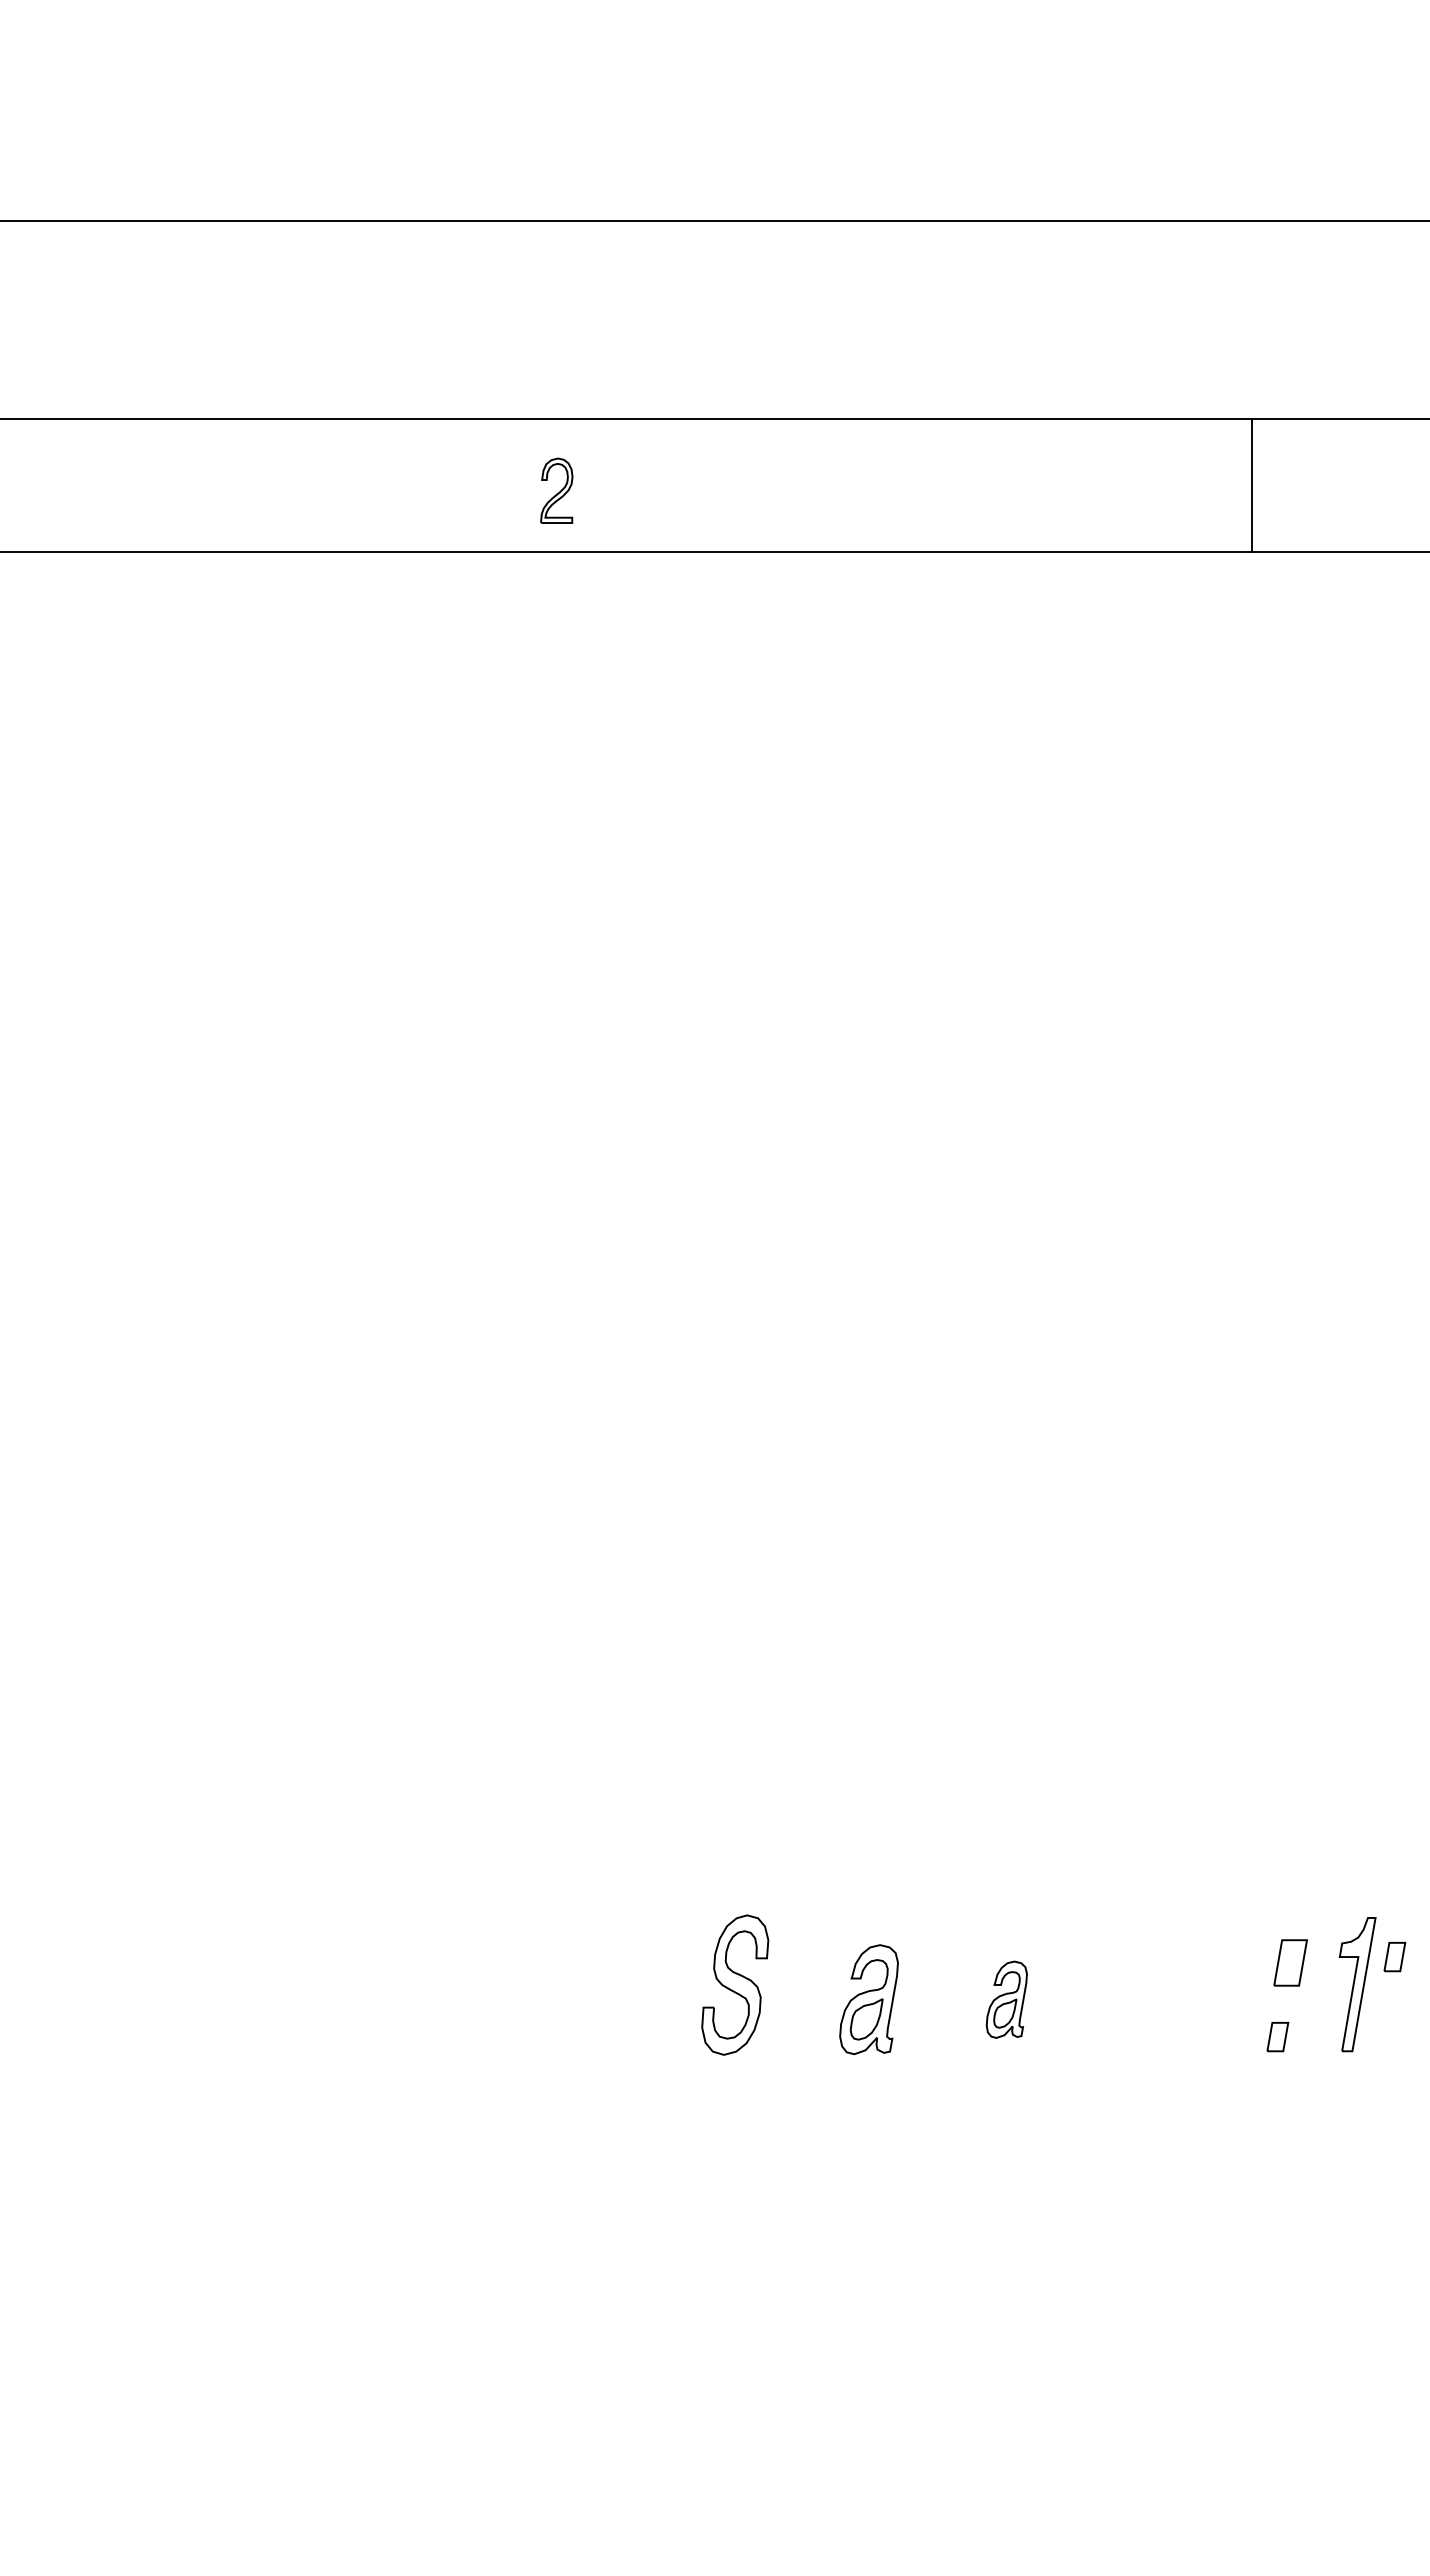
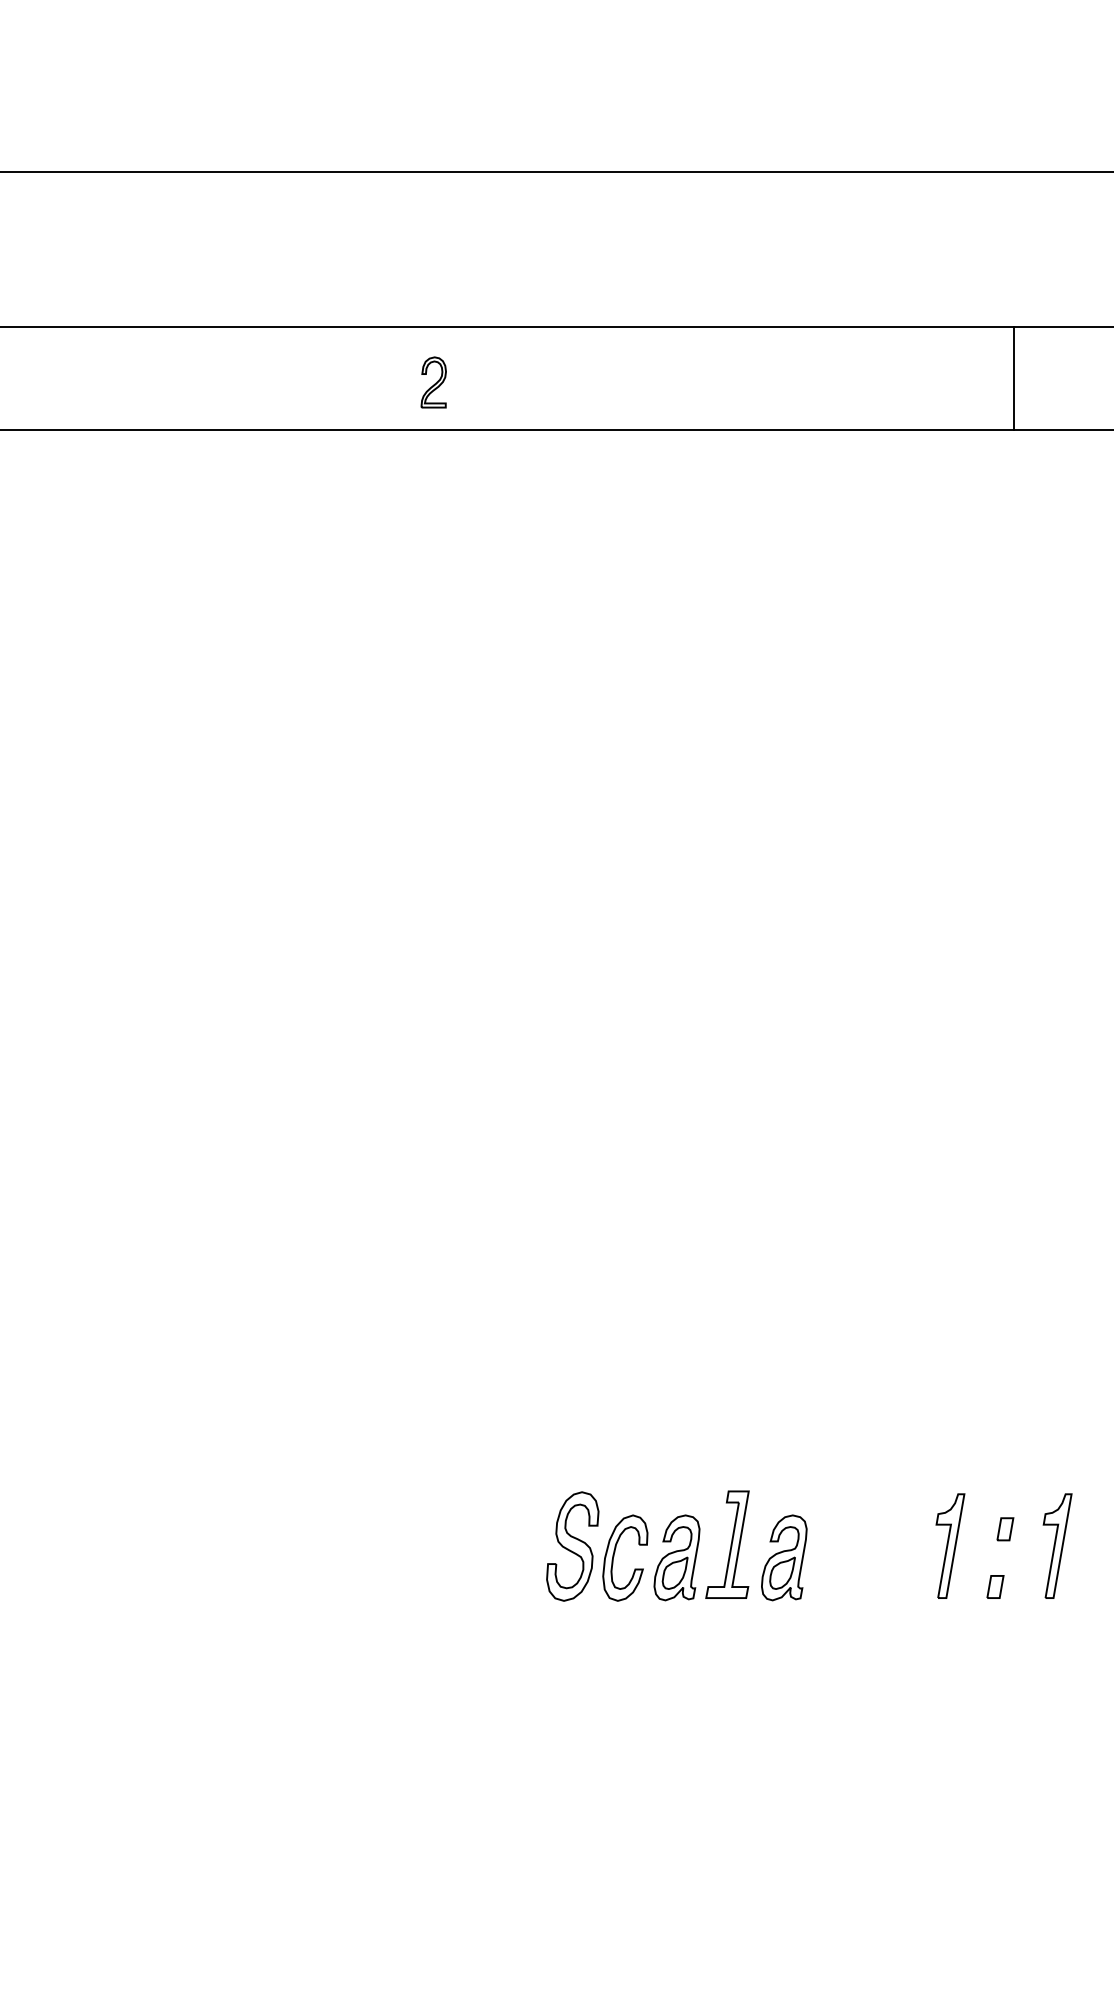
line: (1252, 485) -> (1013, 378), moved
part: (1394, 1957) -> (1086, 1525), removed
part: (1290, 1962) -> (1005, 1528), size x0.62
part: (933, 1982) -> (727, 1544), added
part: (1219, 1984) -> (950, 1546), added
part: (788, 1998) -> (614, 1556), added
part: (1006, 1999) -> (784, 1557), size x1.43

